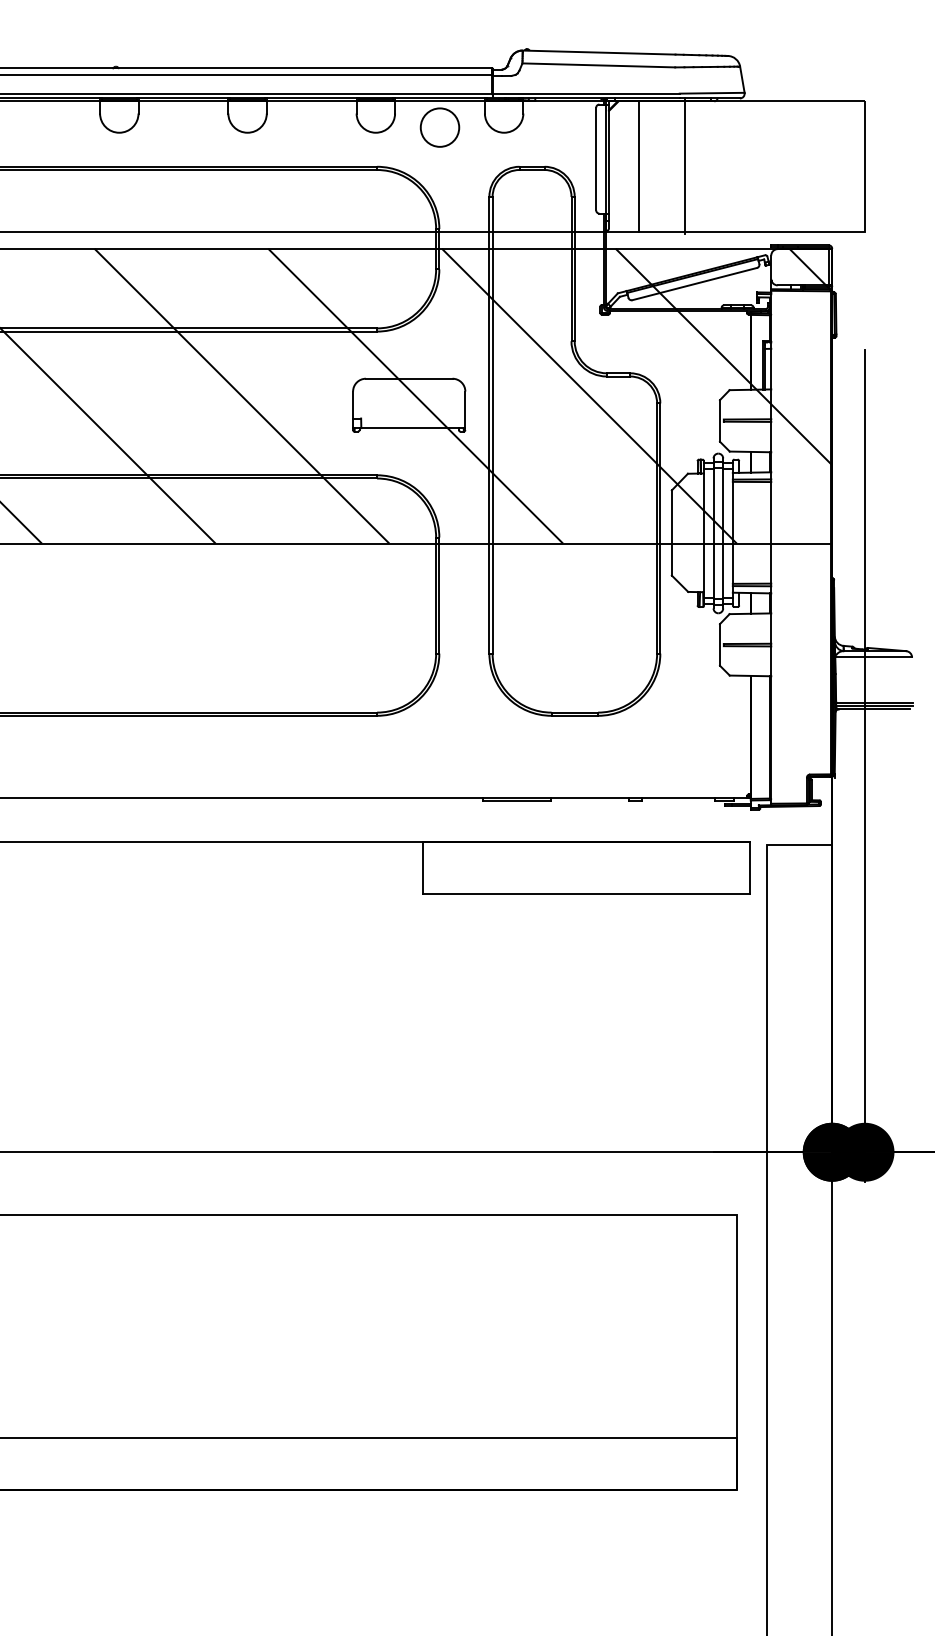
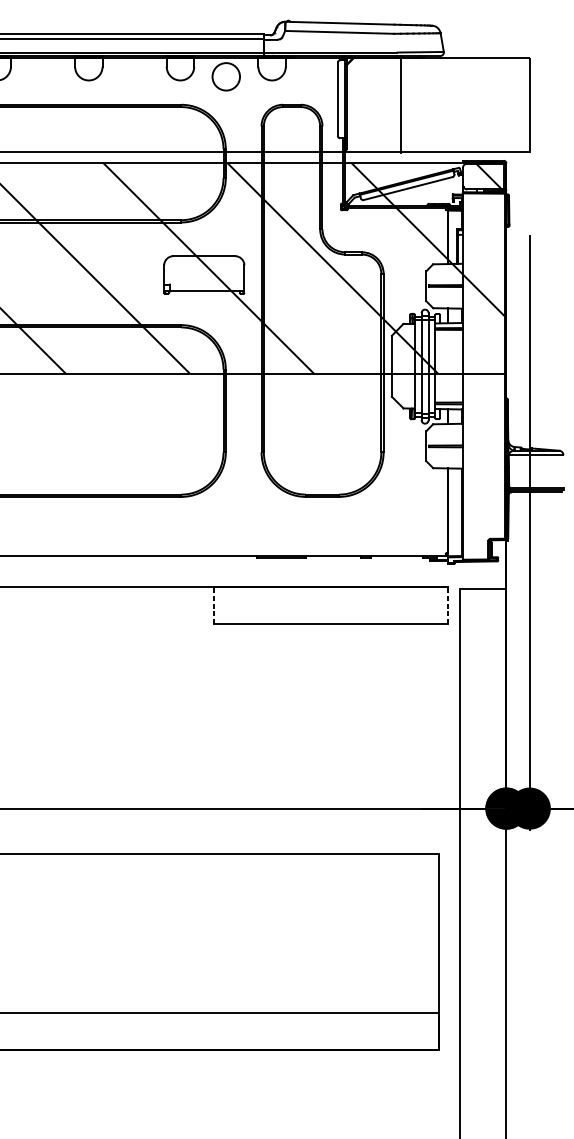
line: (638, 166) -> (368, 104), removed
line: (422, 867) -> (213, 605), solid -> dashed
line: (750, 867) -> (448, 605), solid -> dashed

